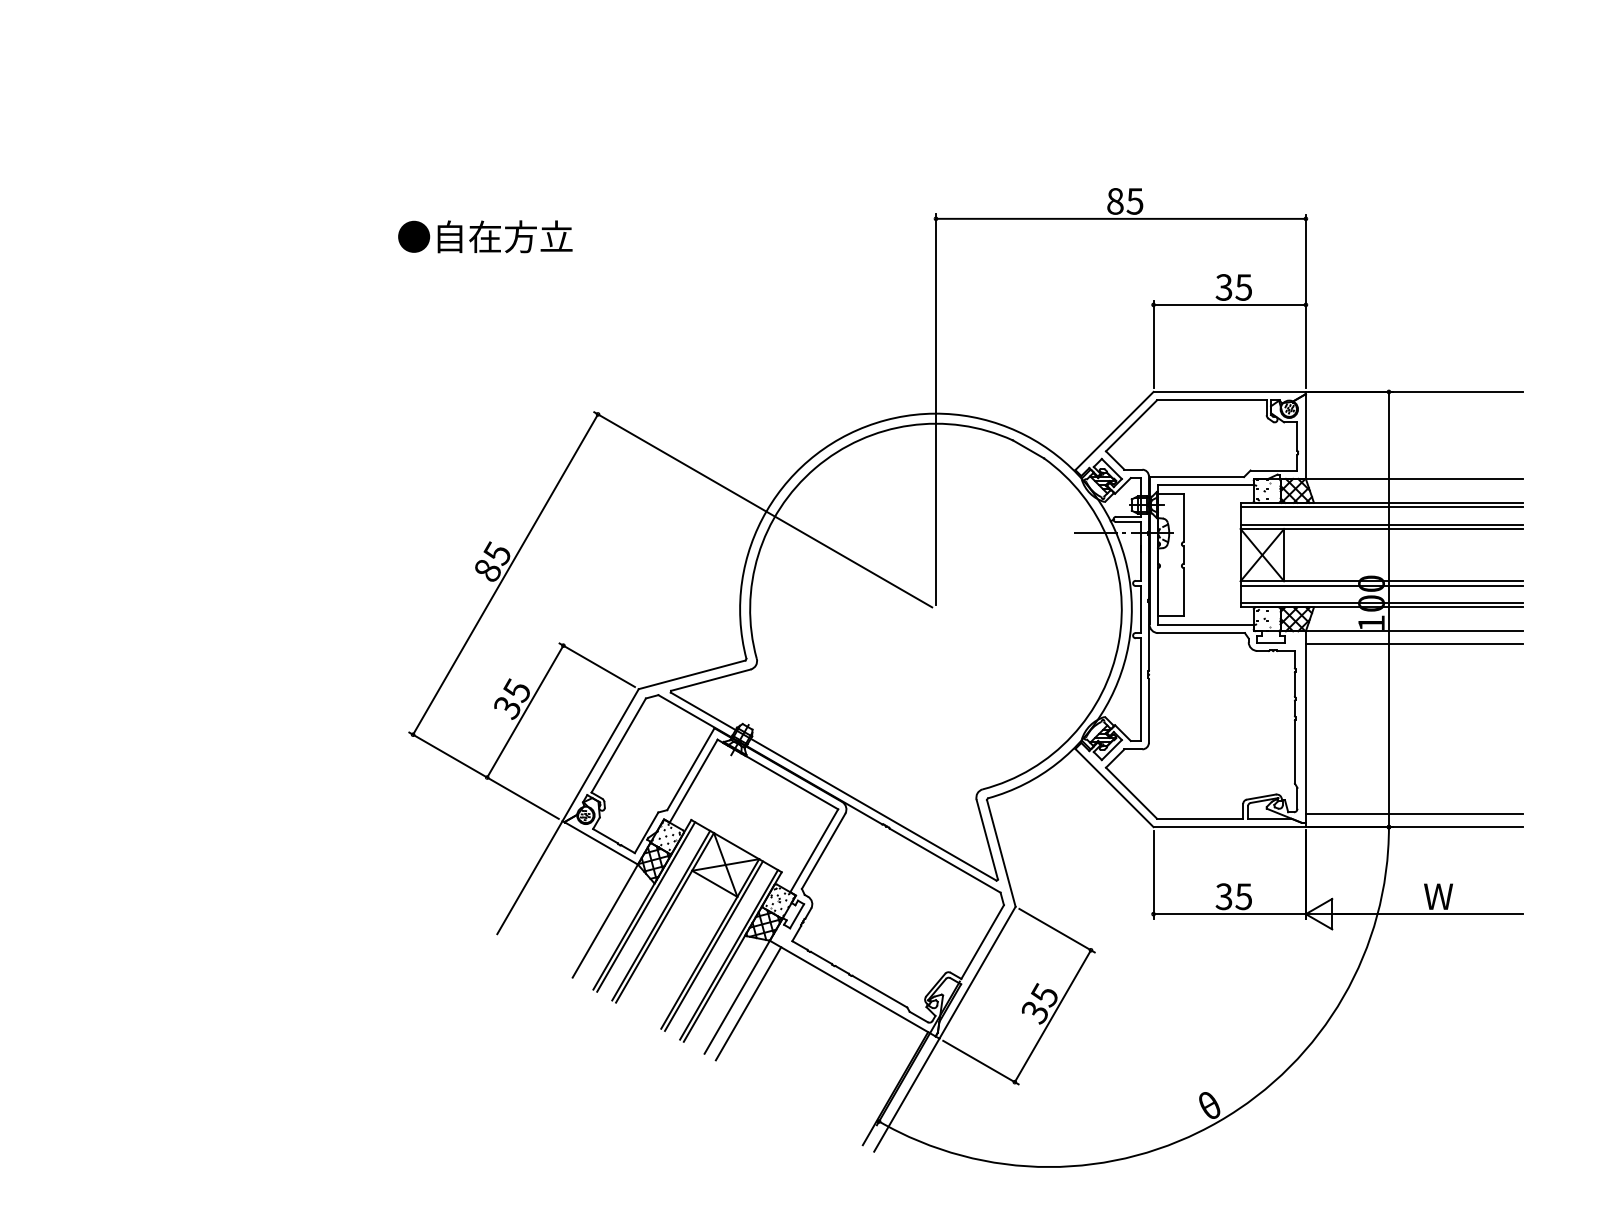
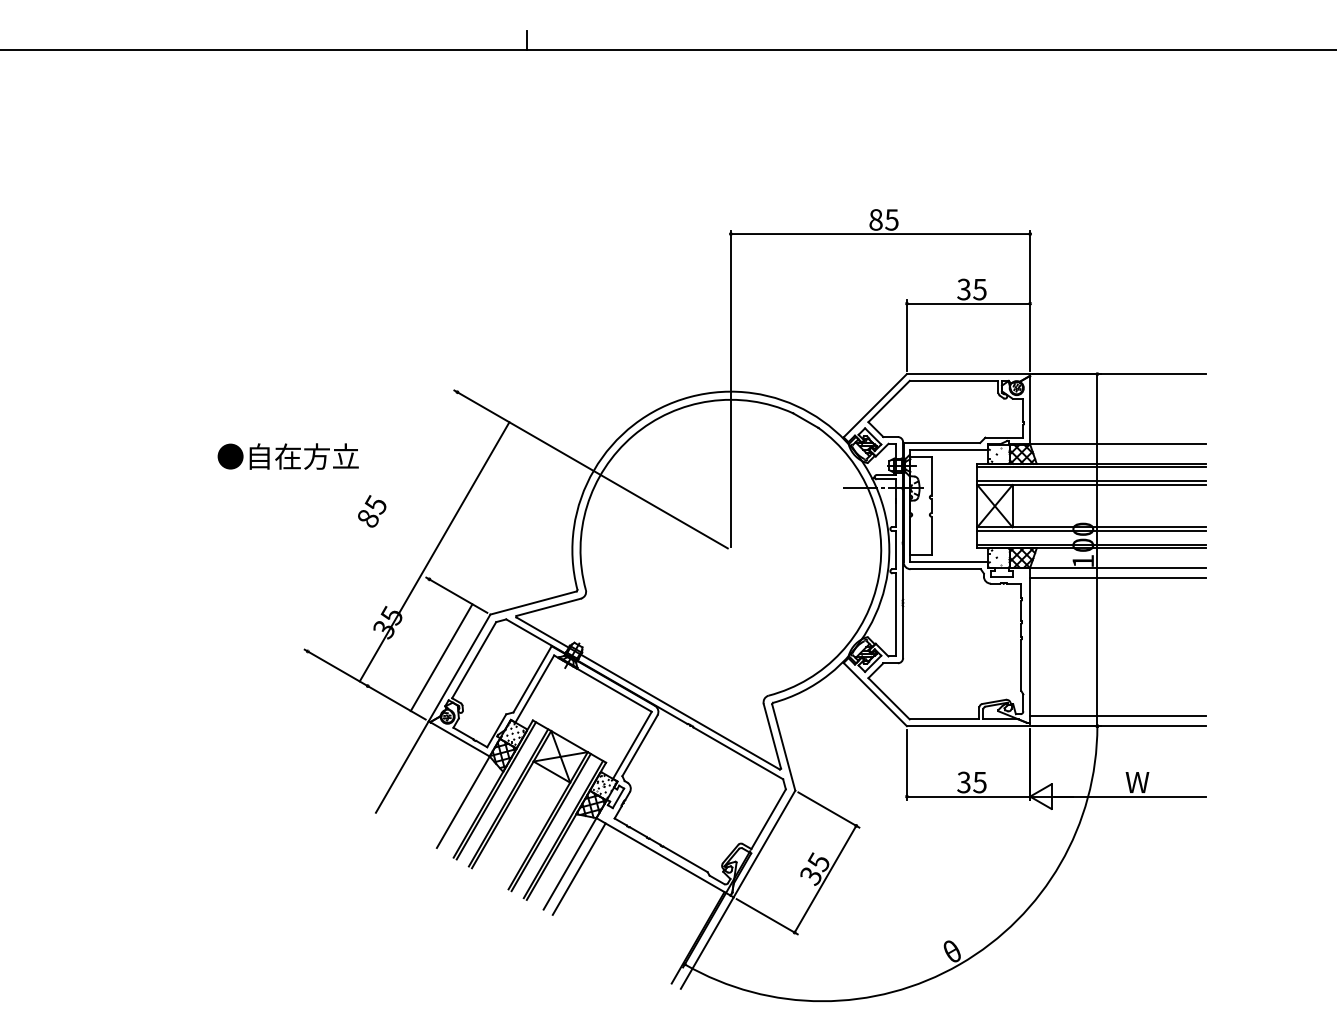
text: (484, 236) -> (287, 456), moved
line: (505, 574) -> (434, 551), moved
line: (525, 711) -> (441, 657), moved

